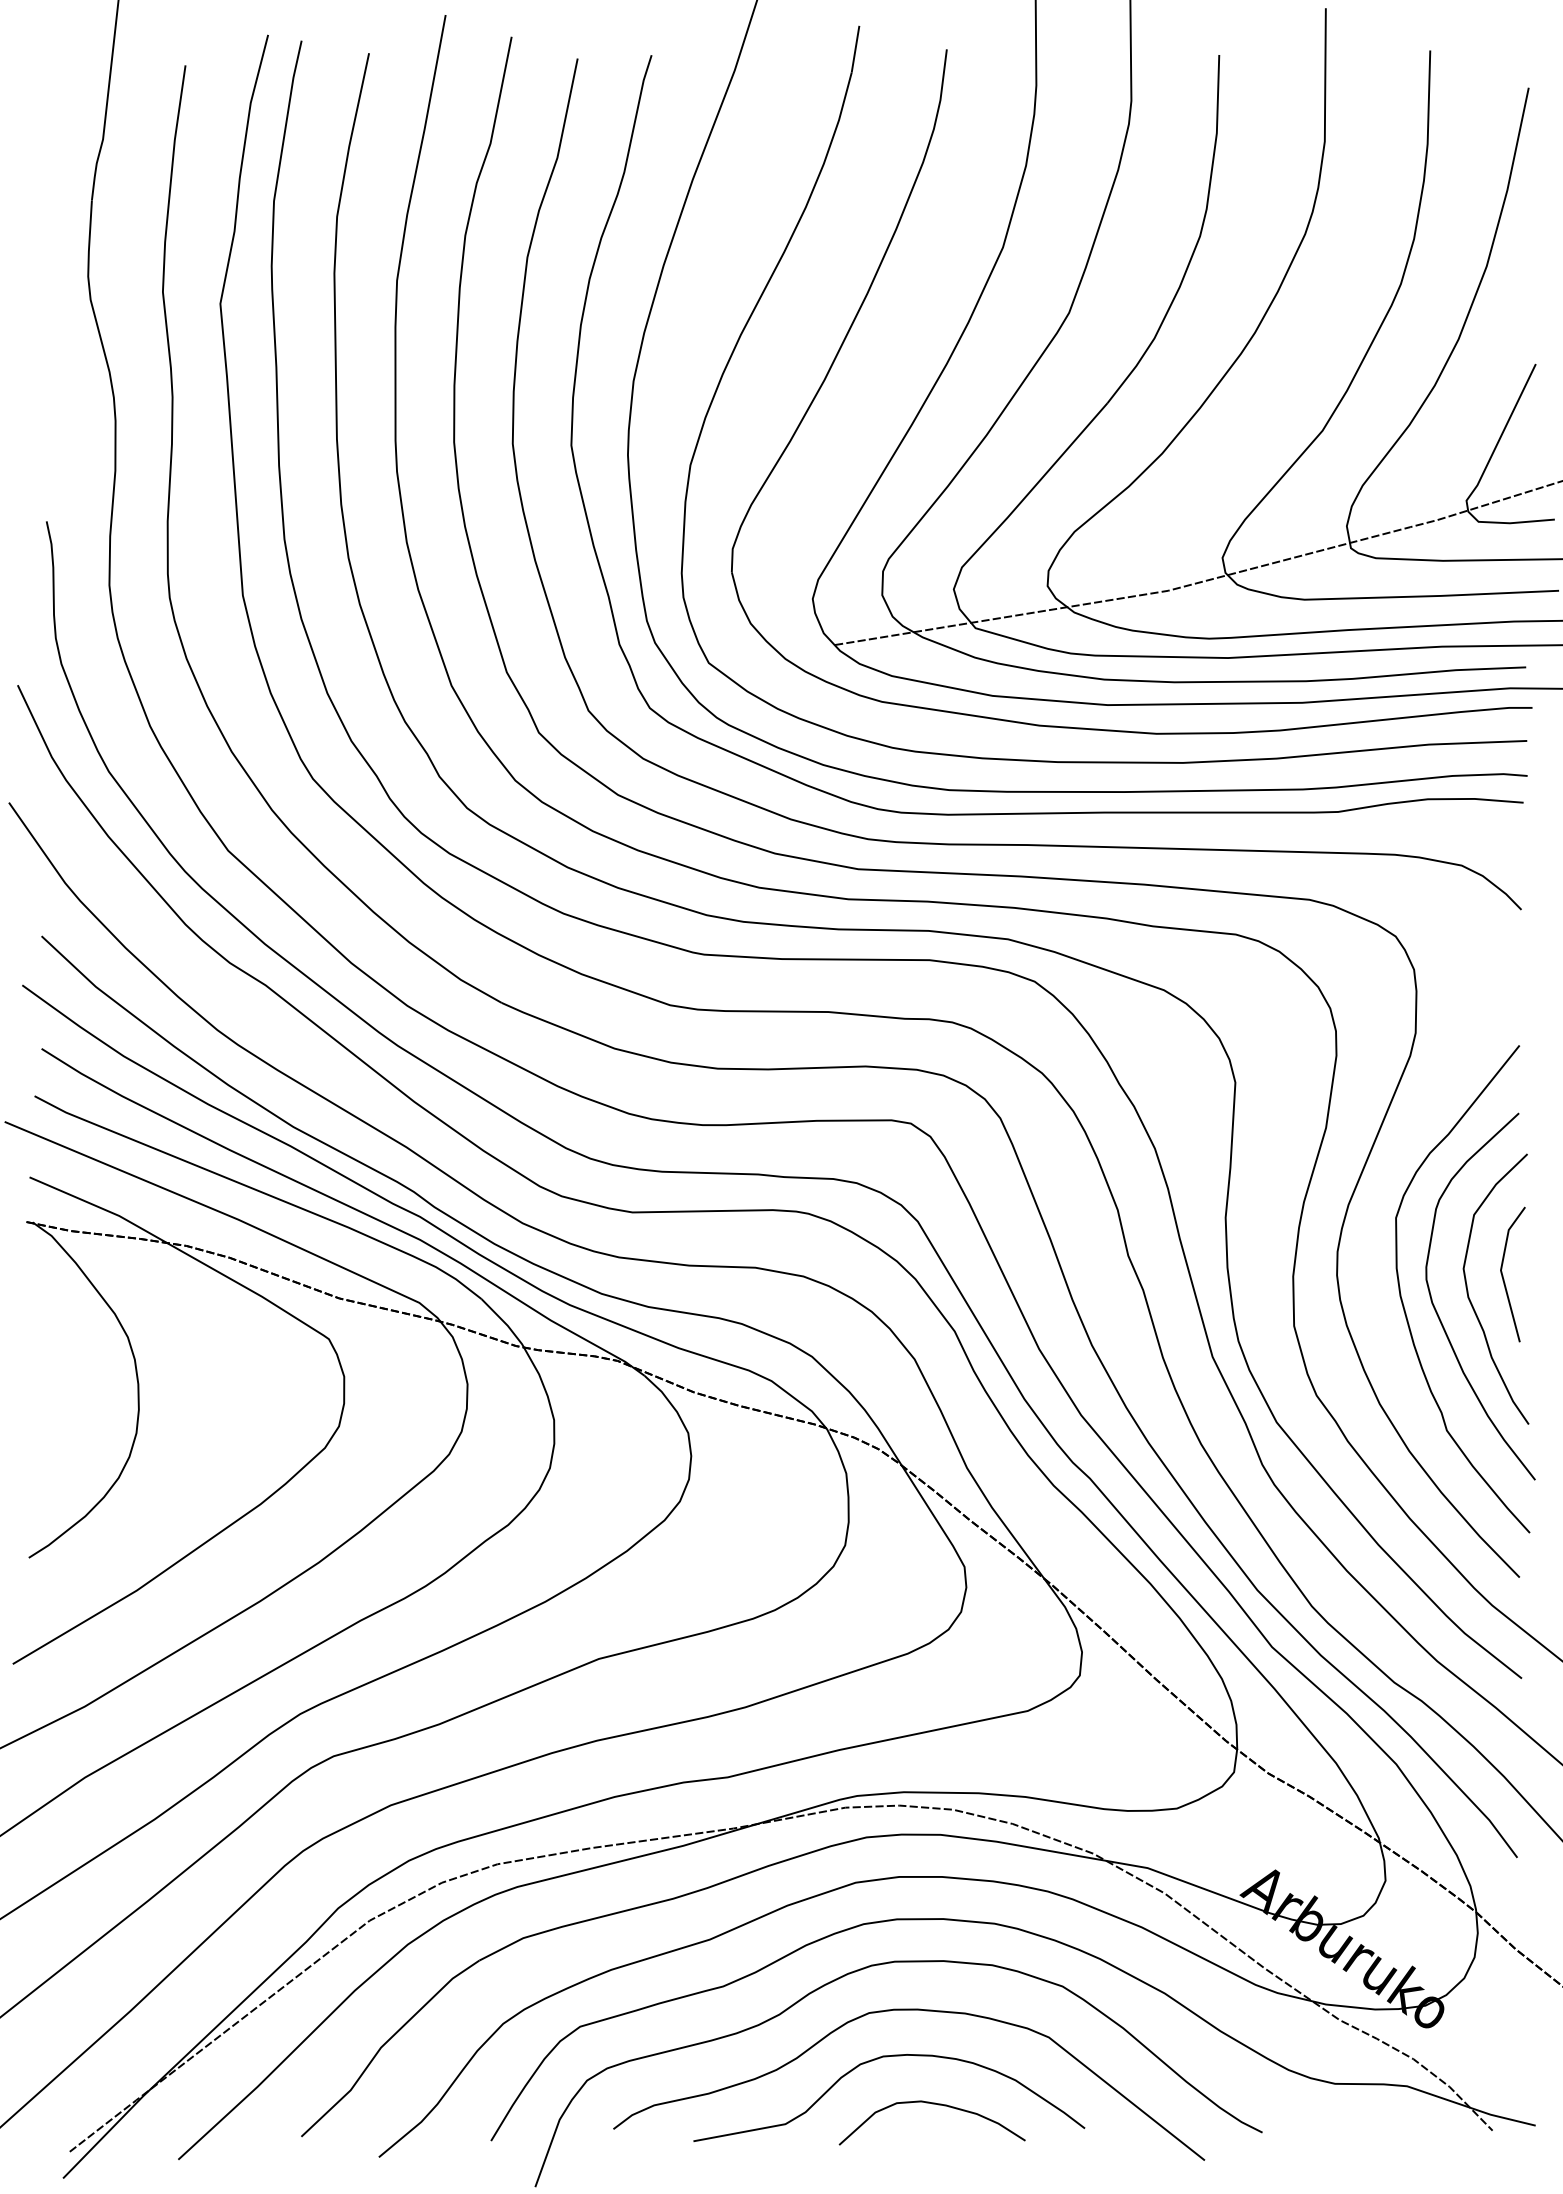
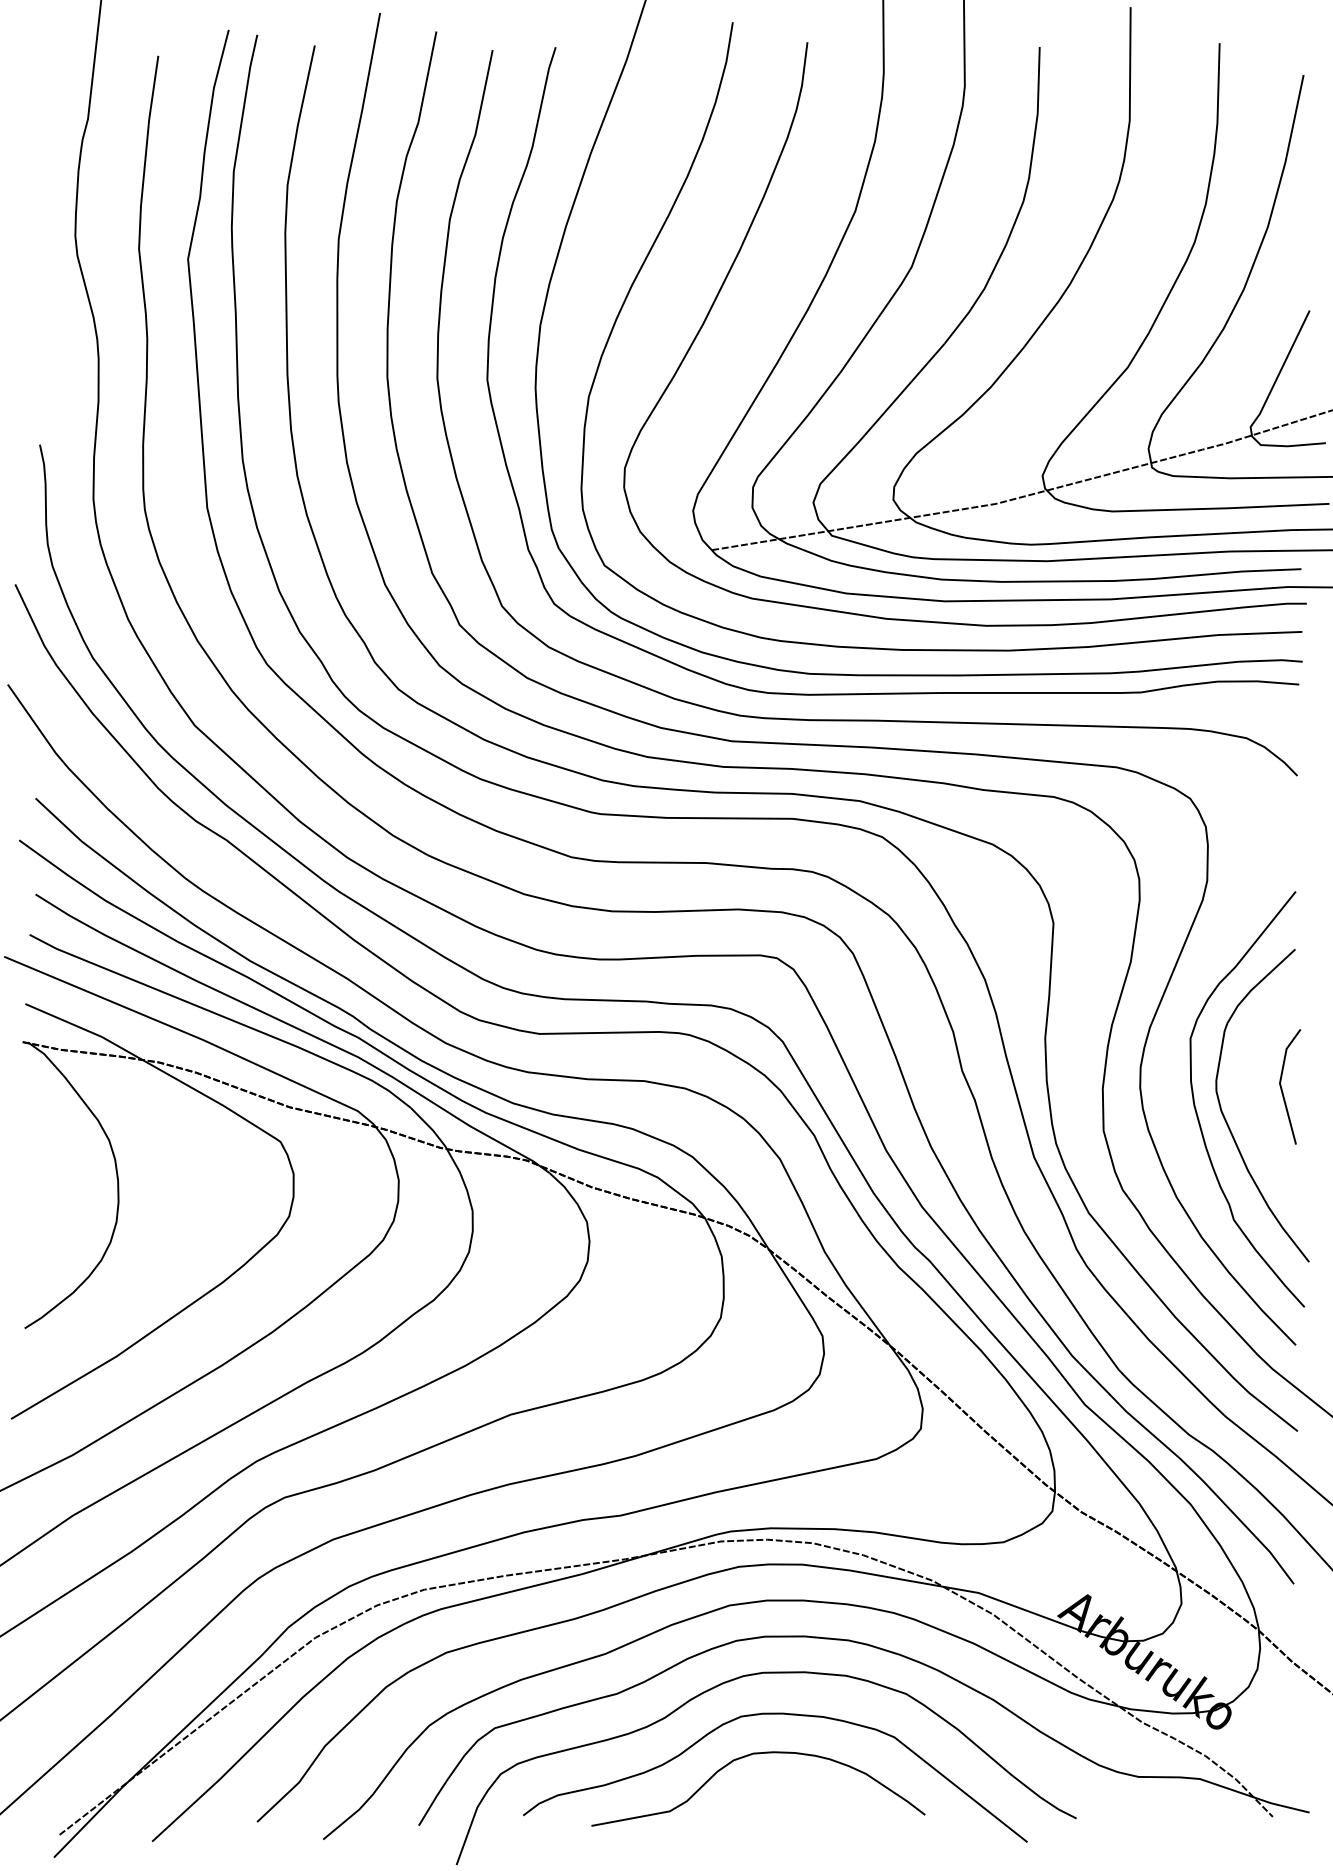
curve: (1468, 1290) -> (1252, 1100), removed
curve: (937, 2105) -> (799, 1795), removed

